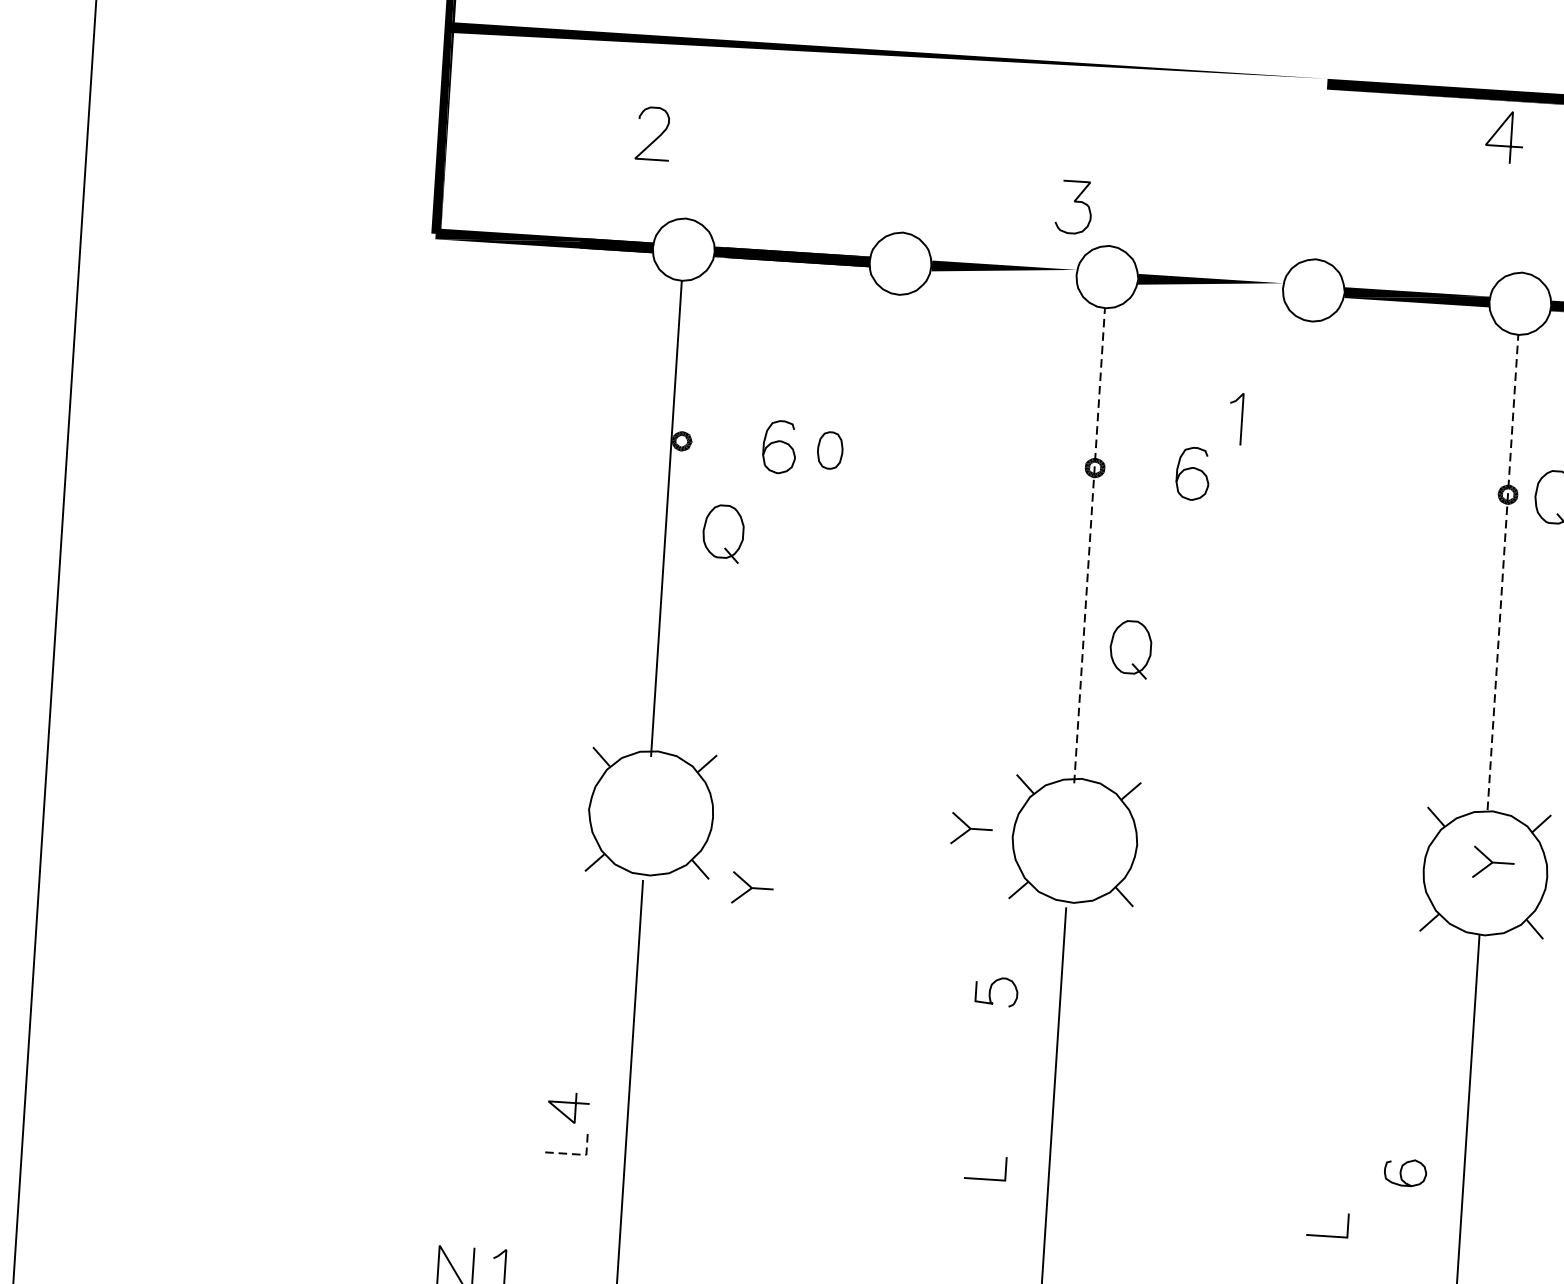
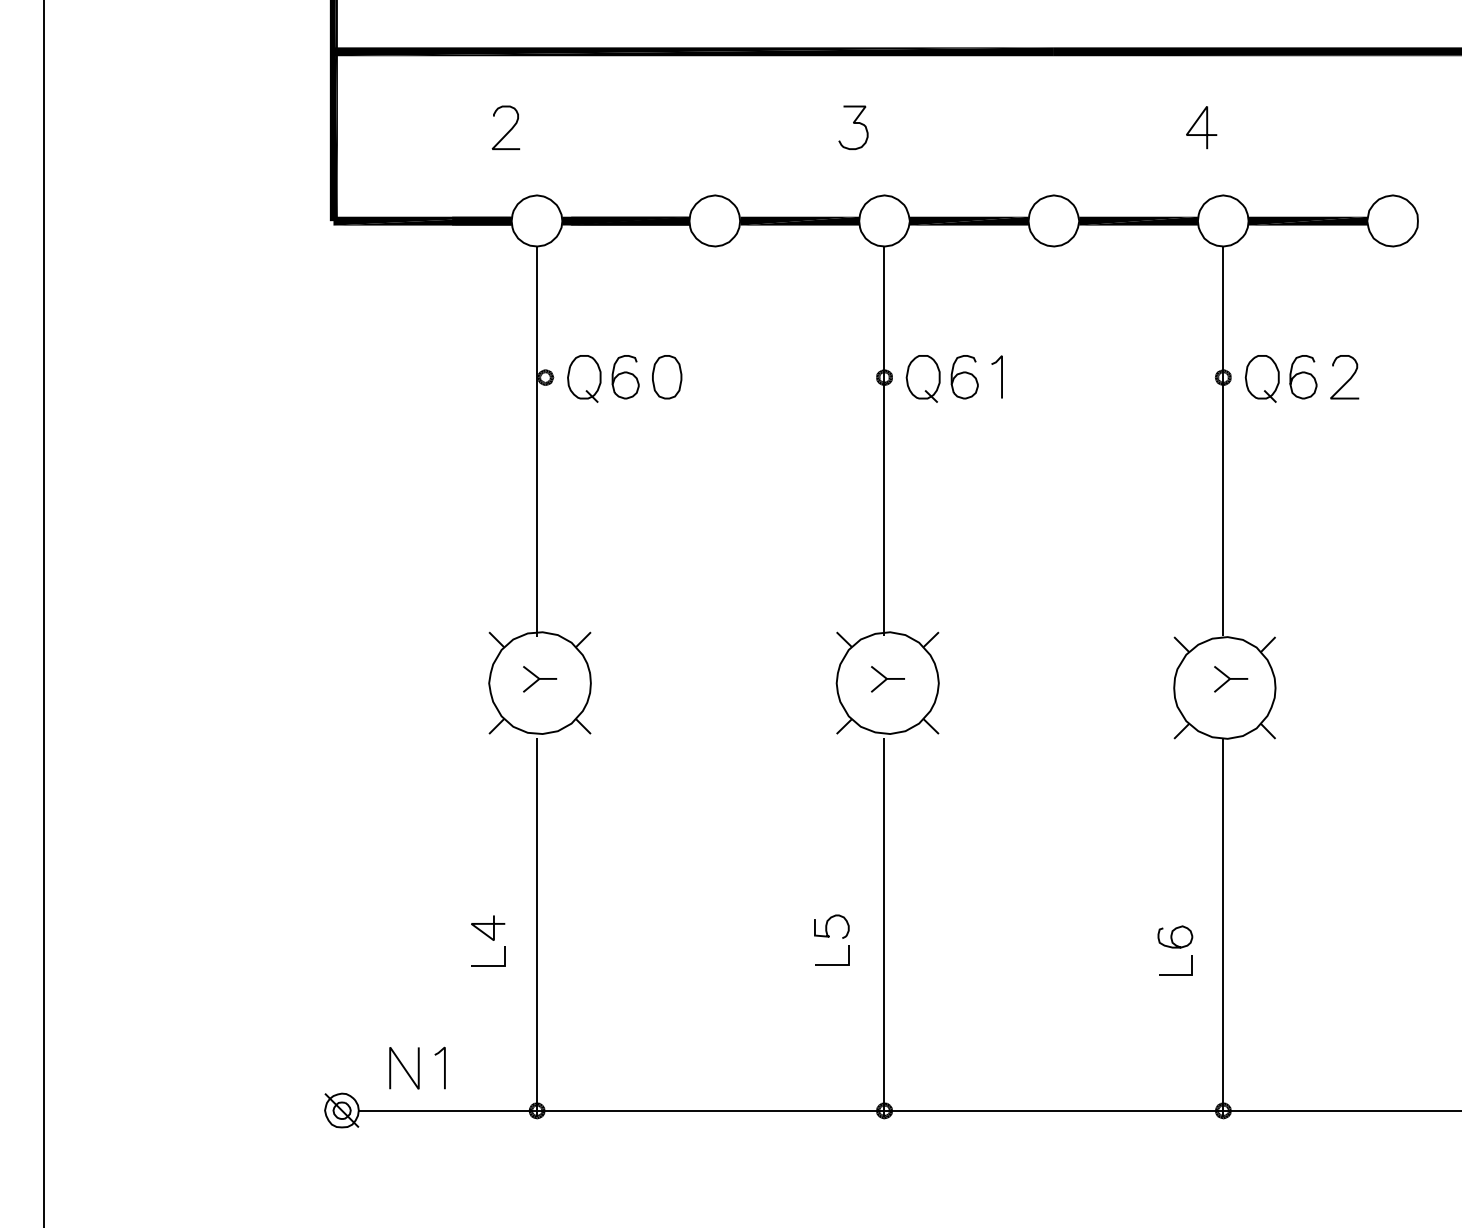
fill: (887, 55) -> (693, 51), added
line: (1510, 137) -> (1206, 127), moved
curve: (1074, 202) -> (853, 123), moved
fill: (1003, 269) -> (799, 220), added
fill: (1209, 283) -> (968, 220), added
line: (1241, 418) -> (1001, 376), moved
part: (830, 450) -> (667, 377), size x1.43
part: (723, 533) -> (584, 378), moved
line: (1090, 545) -> (884, 441), dashed -> solid
line: (1503, 572) -> (1223, 441), dashed -> solid
part: (1129, 648) -> (922, 378), moved
part: (971, 829) -> (887, 679), moved
part: (753, 888) -> (540, 679), moved
curve: (991, 991) -> (827, 926), moved
line: (579, 1154) -> (499, 965), dashed -> solid
line: (1326, 1235) -> (1175, 974), moved

